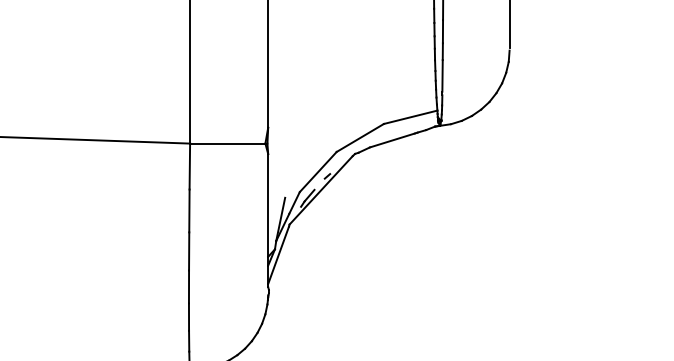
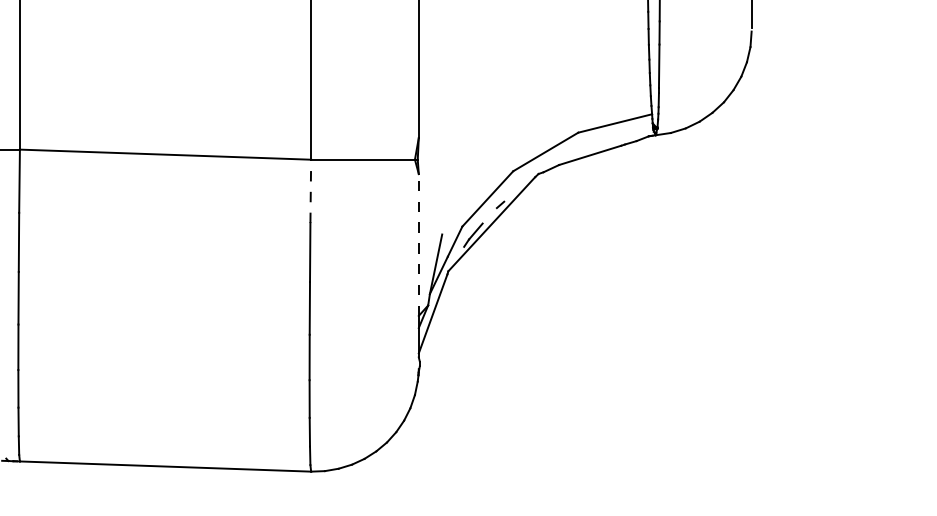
line: (189, 166) -> (310, 191), solid -> dashed
line: (267, 205) -> (418, 245), solid -> dashed

